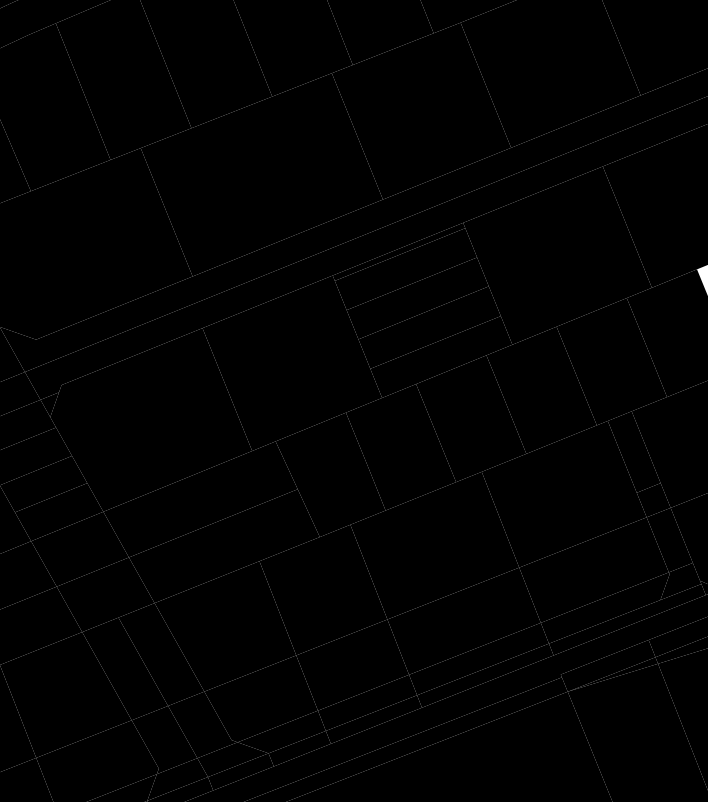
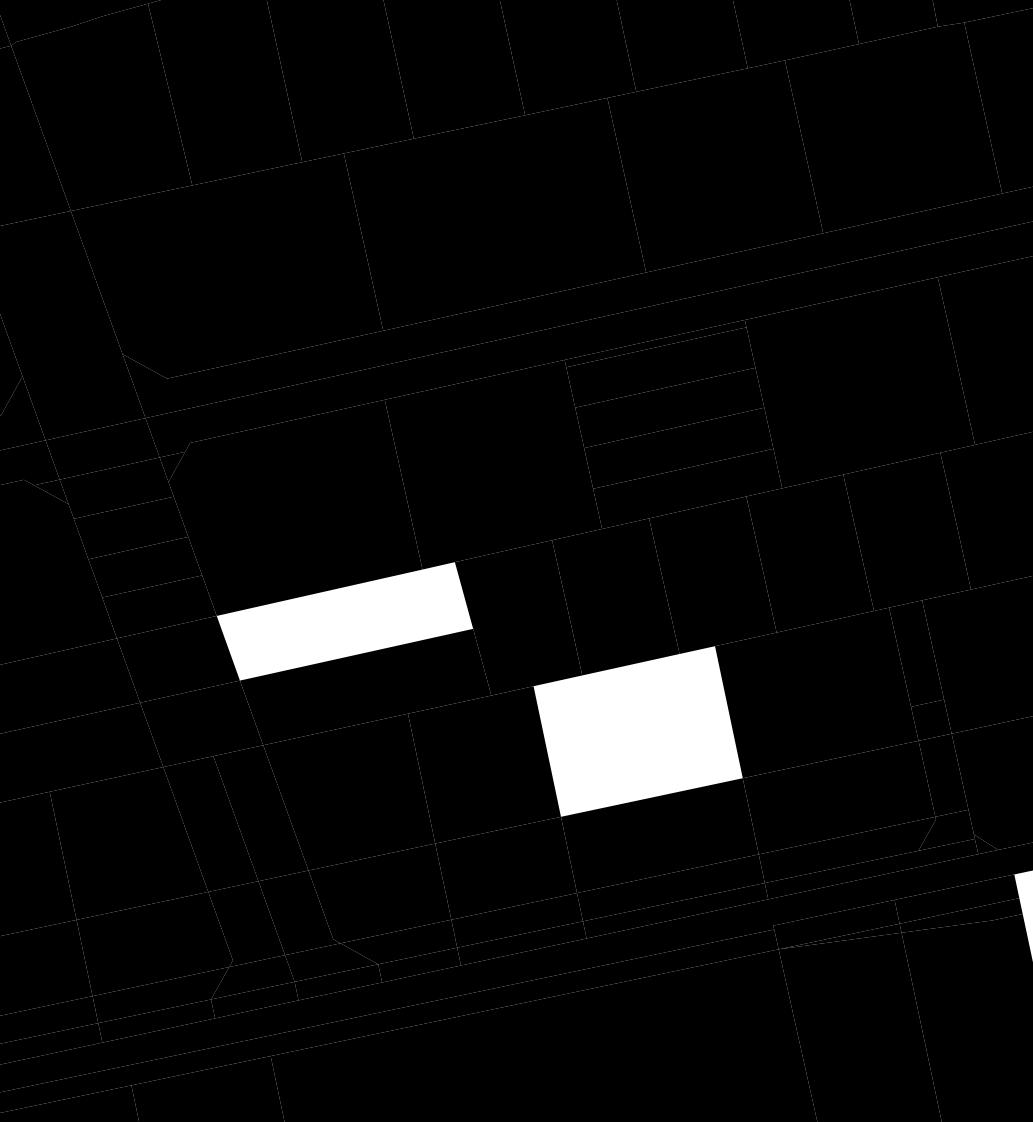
fill: (200, 499) -> (344, 621), removed
fill: (434, 545) -> (637, 731), removed

